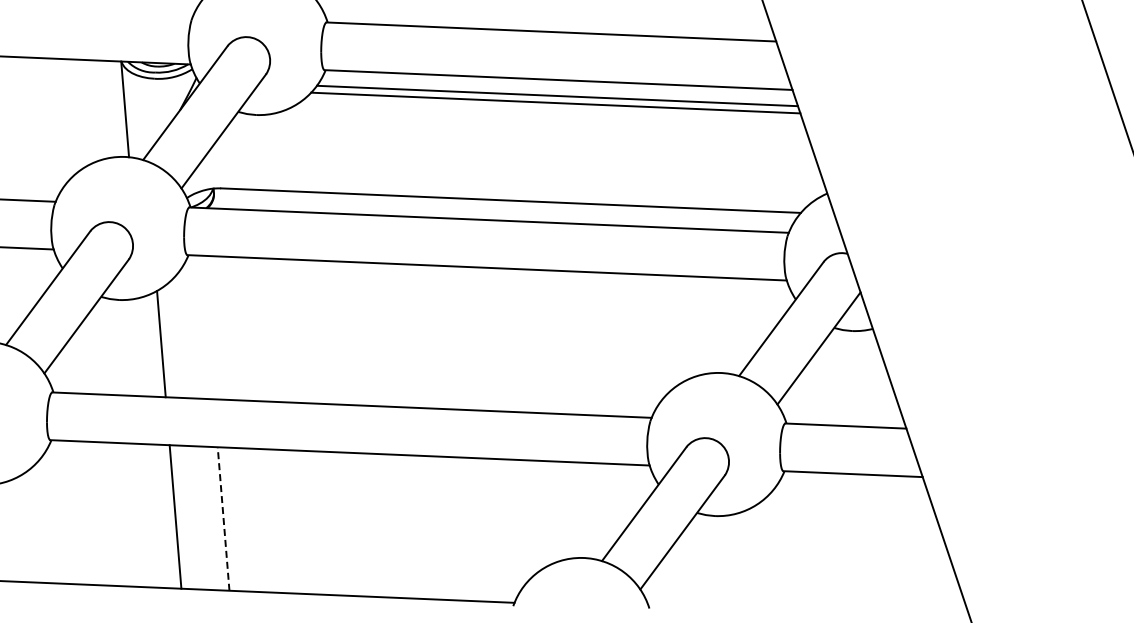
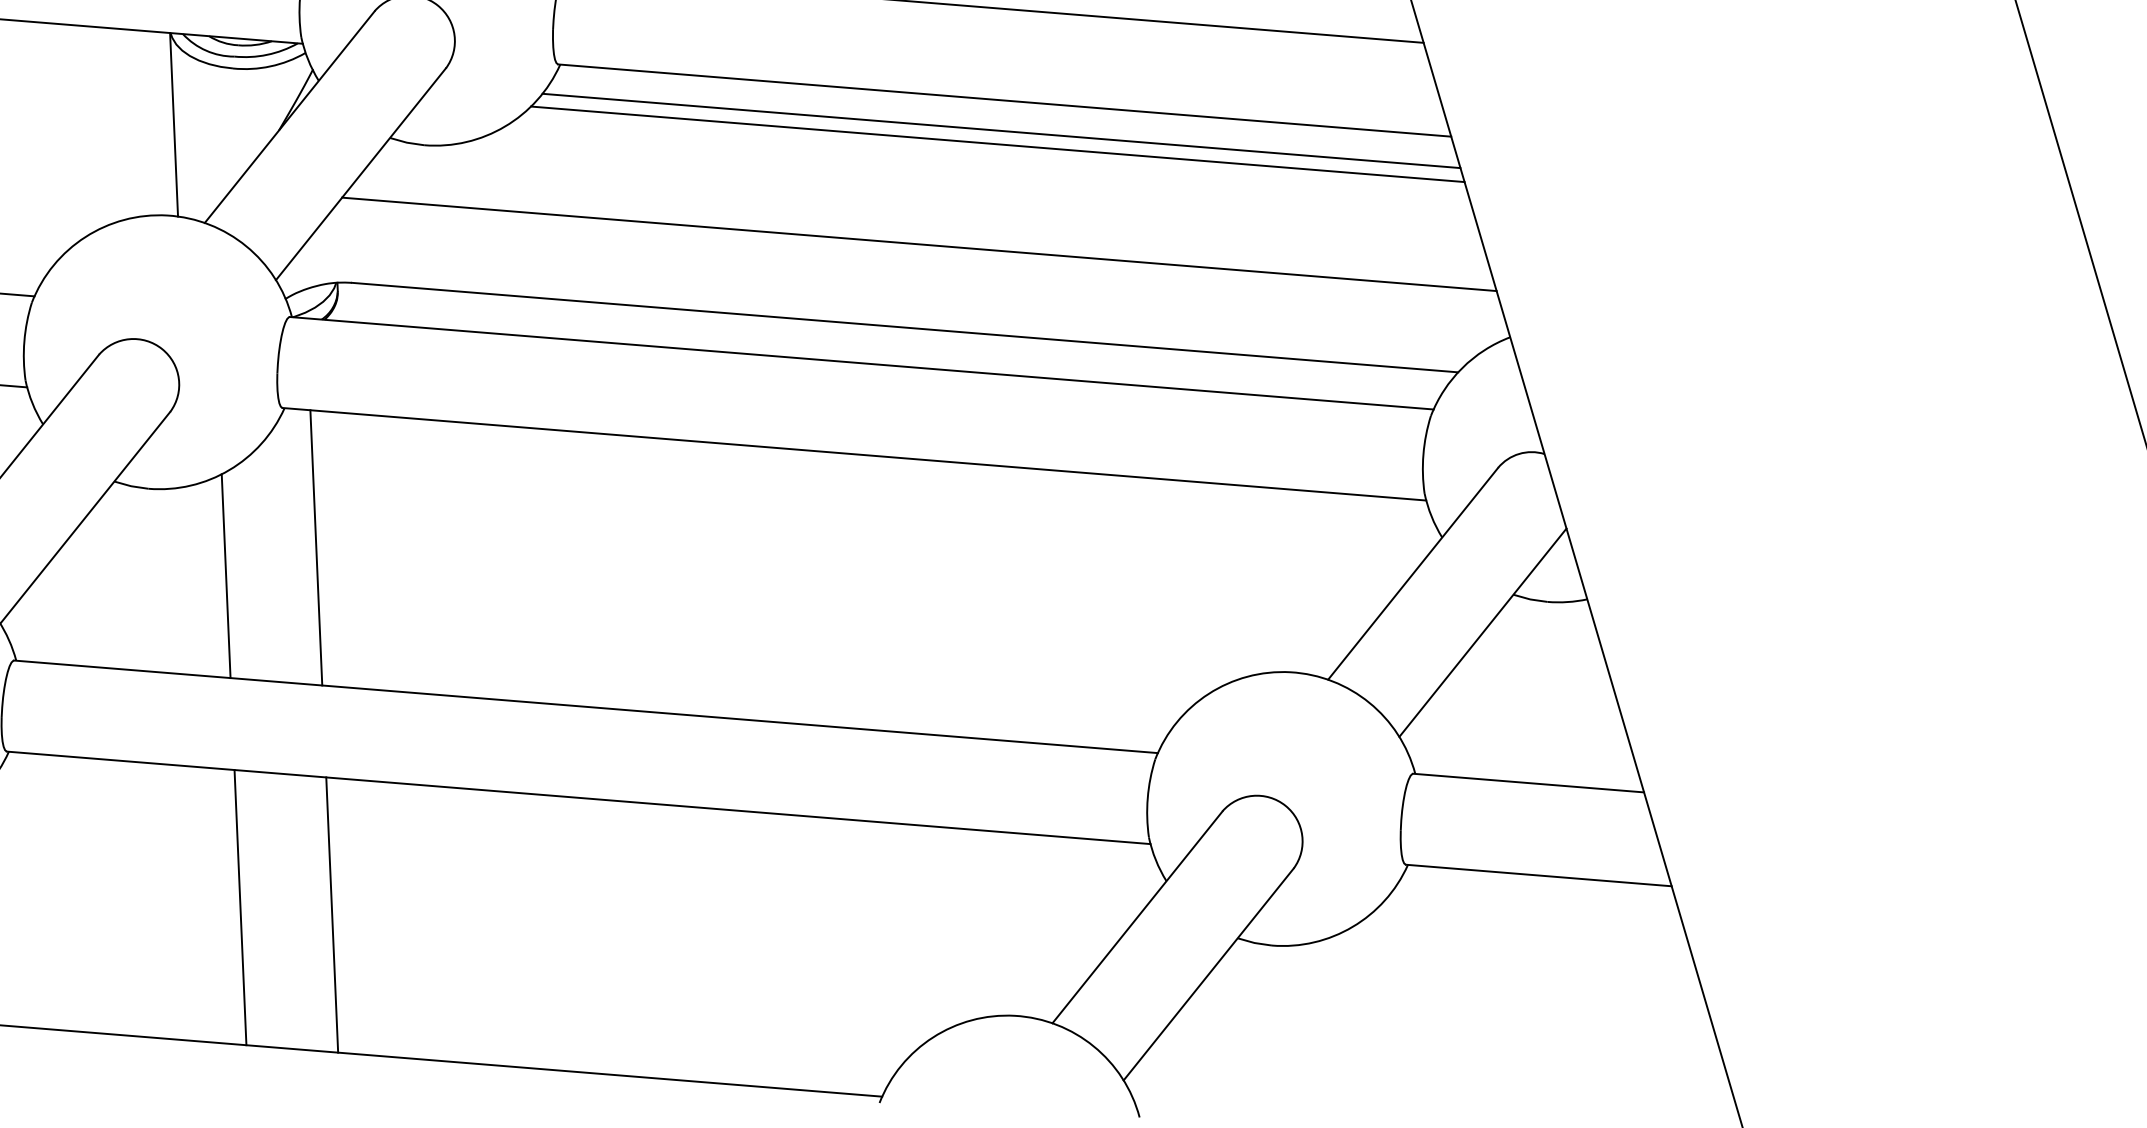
line: (516, 156) -> (918, 243), added
line: (207, 327) -> (315, 547), added
line: (223, 518) -> (332, 914), dashed -> solid

